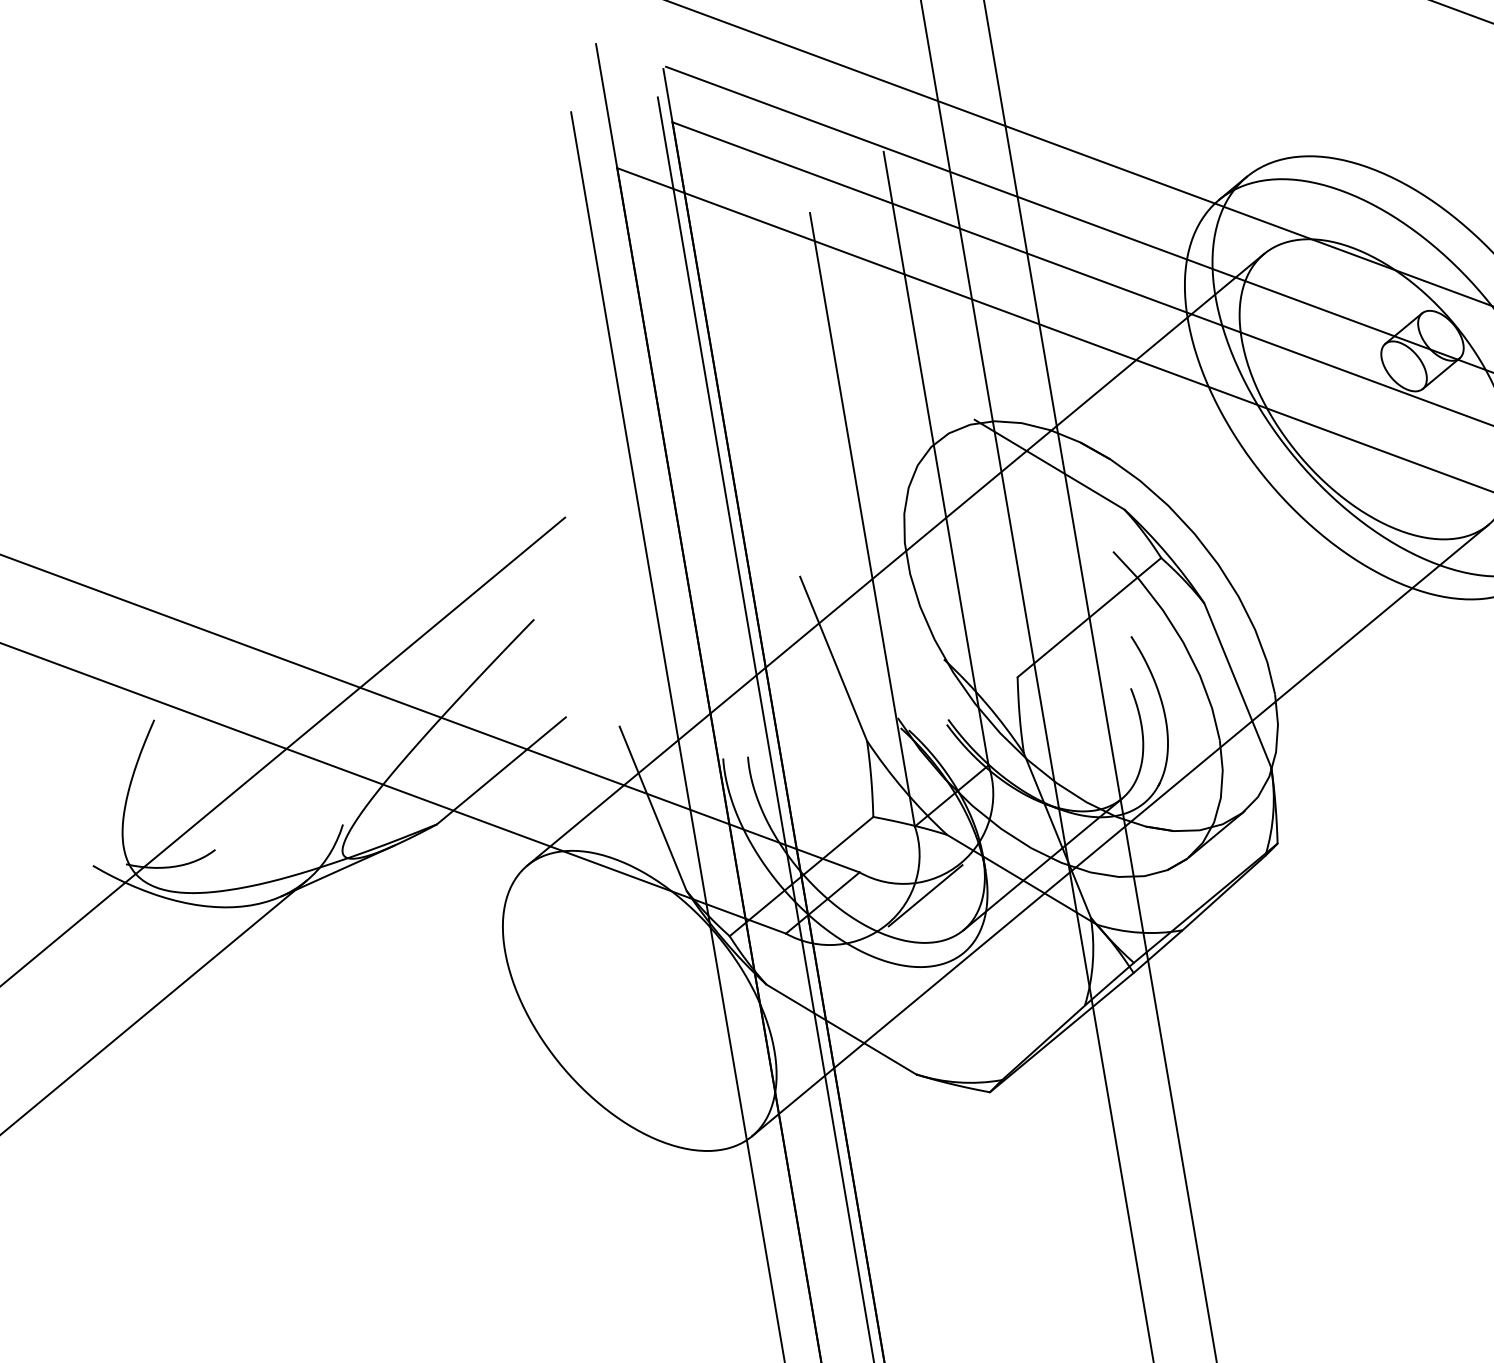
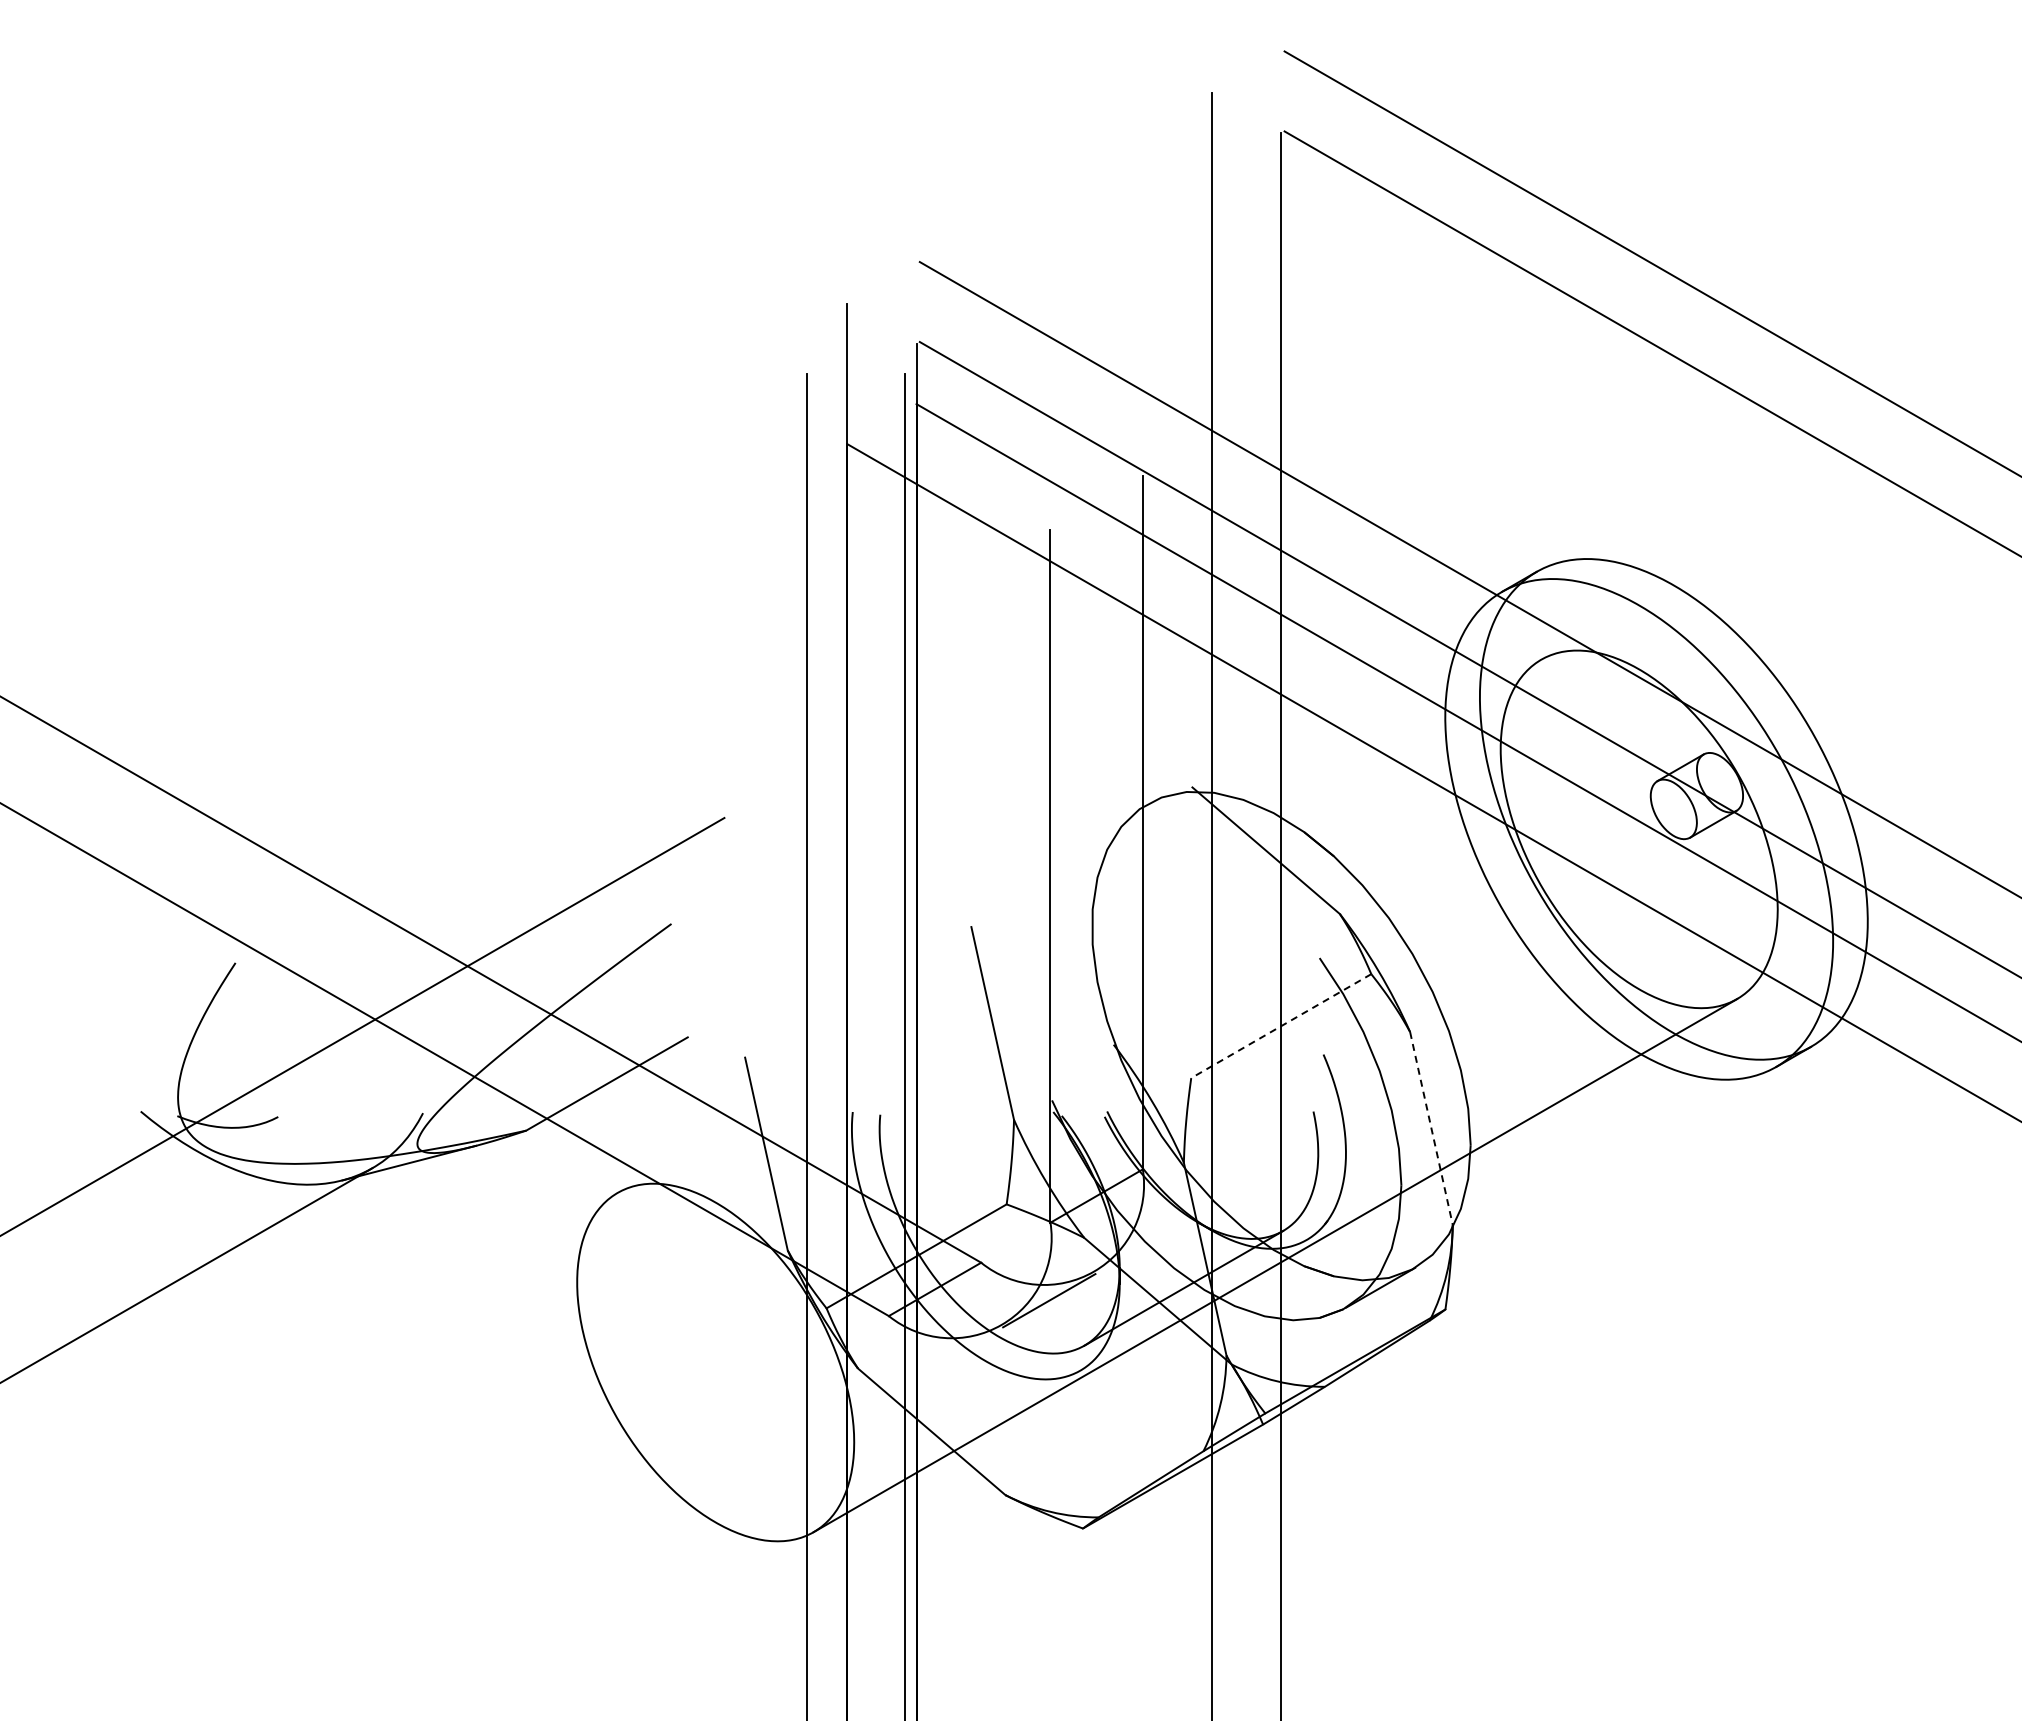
line: (895, 559) -> (1079, 925), removed
line: (1089, 617) -> (1281, 1026), solid -> dashed
line: (1237, 685) -> (1431, 1128), solid -> dashed

